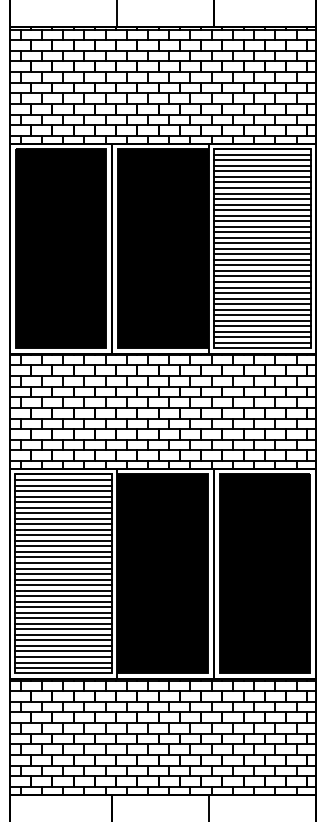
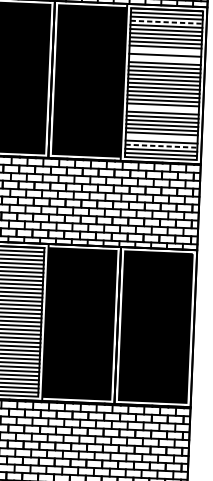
line: (262, 165) -> (166, 21), solid -> dashed
line: (262, 204) -> (165, 51), removed
line: (262, 215) -> (165, 59), removed
line: (262, 282) -> (163, 109), removed
line: (262, 320) -> (161, 137), removed
line: (262, 331) -> (161, 145), solid -> dashed

